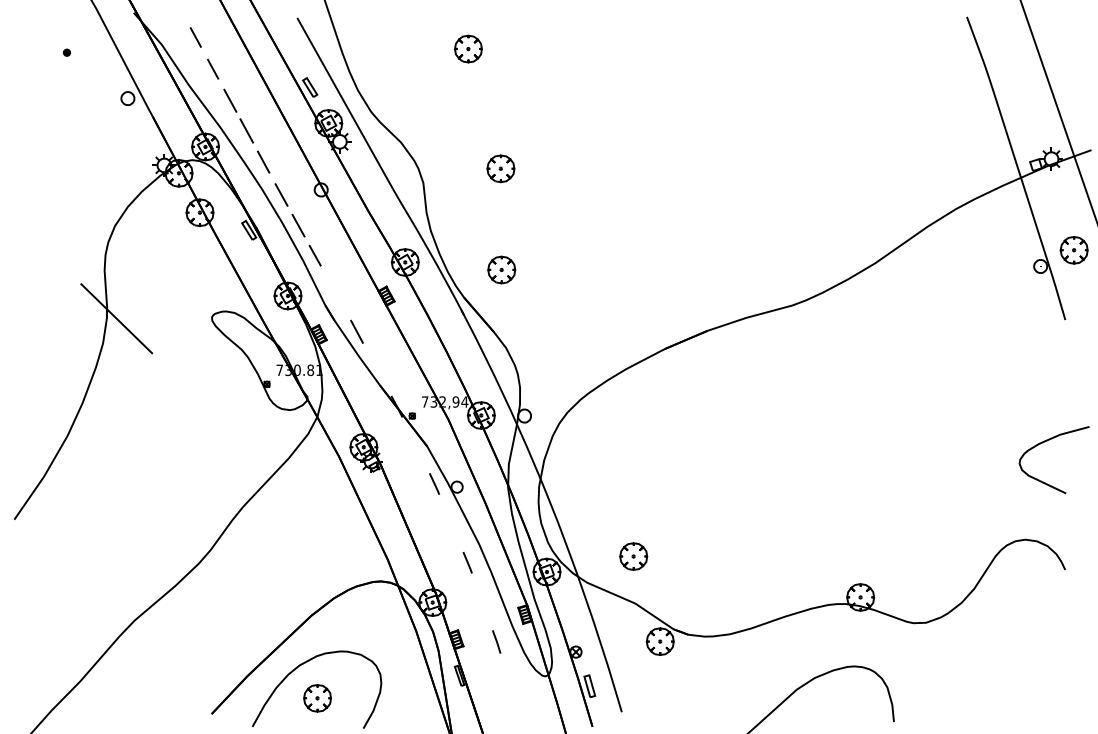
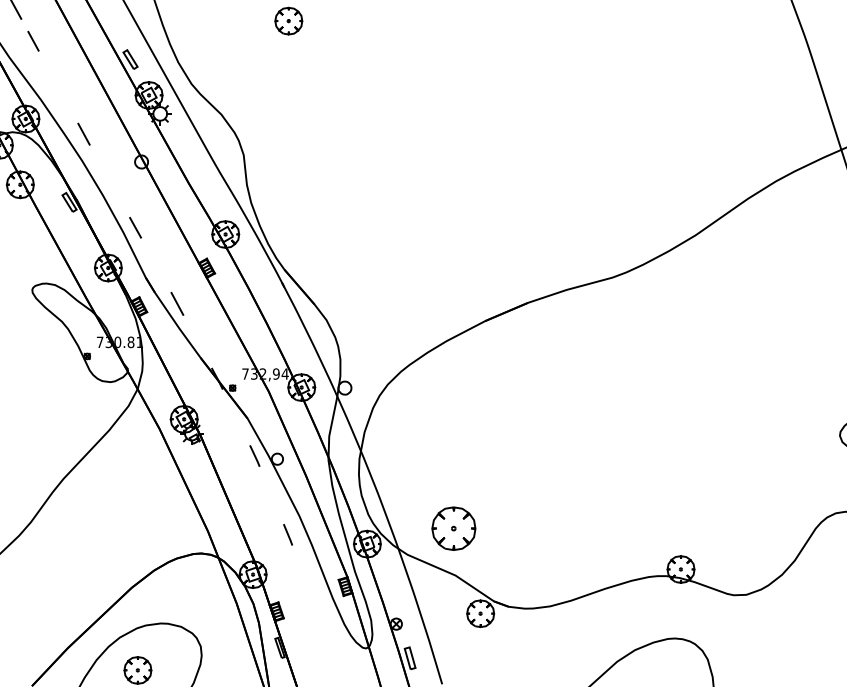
line: (230, 100) -> (50, 72), removed
line: (246, 130) -> (66, 102), removed
part: (500, 168) -> (320, 140), removed
line: (281, 194) -> (101, 166), removed
line: (298, 225) -> (118, 197), removed
part: (501, 269) -> (321, 241), removed
part: (633, 556) -> (453, 528), size x1.6
line: (496, 641) -> (316, 613), removed

